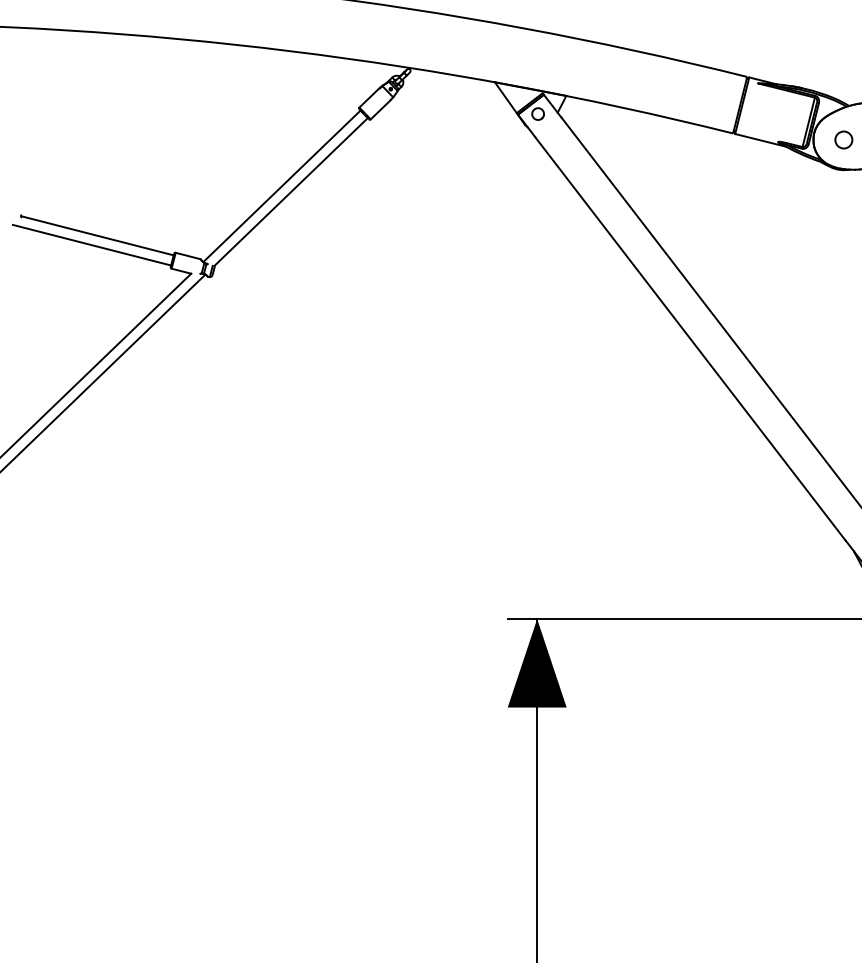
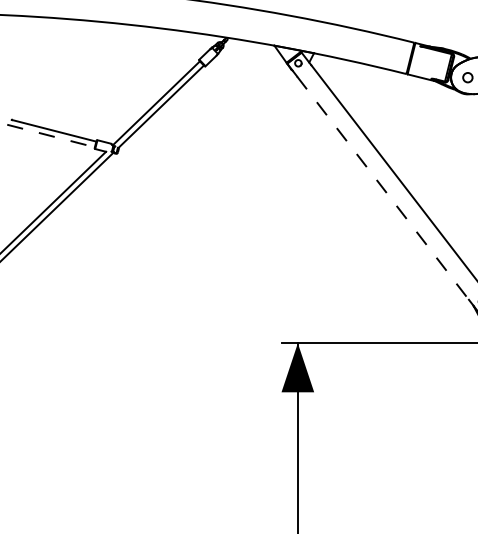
line: (92, 246) -> (51, 136), solid -> dashed
line: (689, 339) -> (382, 188), solid -> dashed

